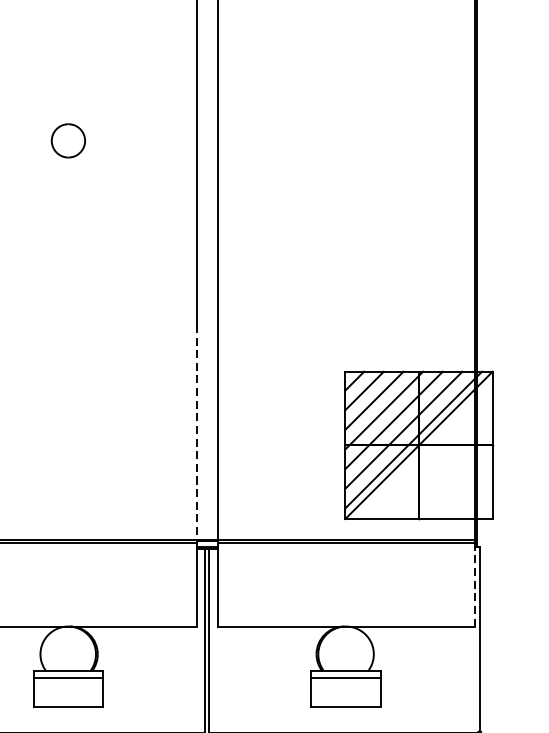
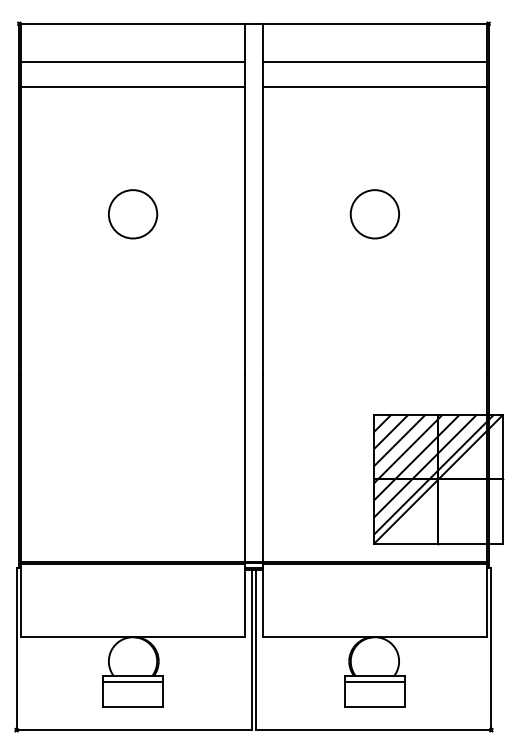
part: (68, 141) -> (133, 214), size x1.67
part: (345, 141) -> (374, 214), added
line: (196, 432) -> (244, 468), dashed -> solid
line: (474, 585) -> (486, 601), dashed -> solid

